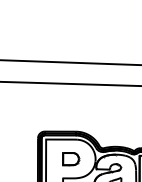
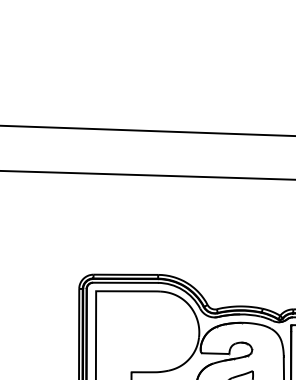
part: (71, 159) -> (149, 332), removed

